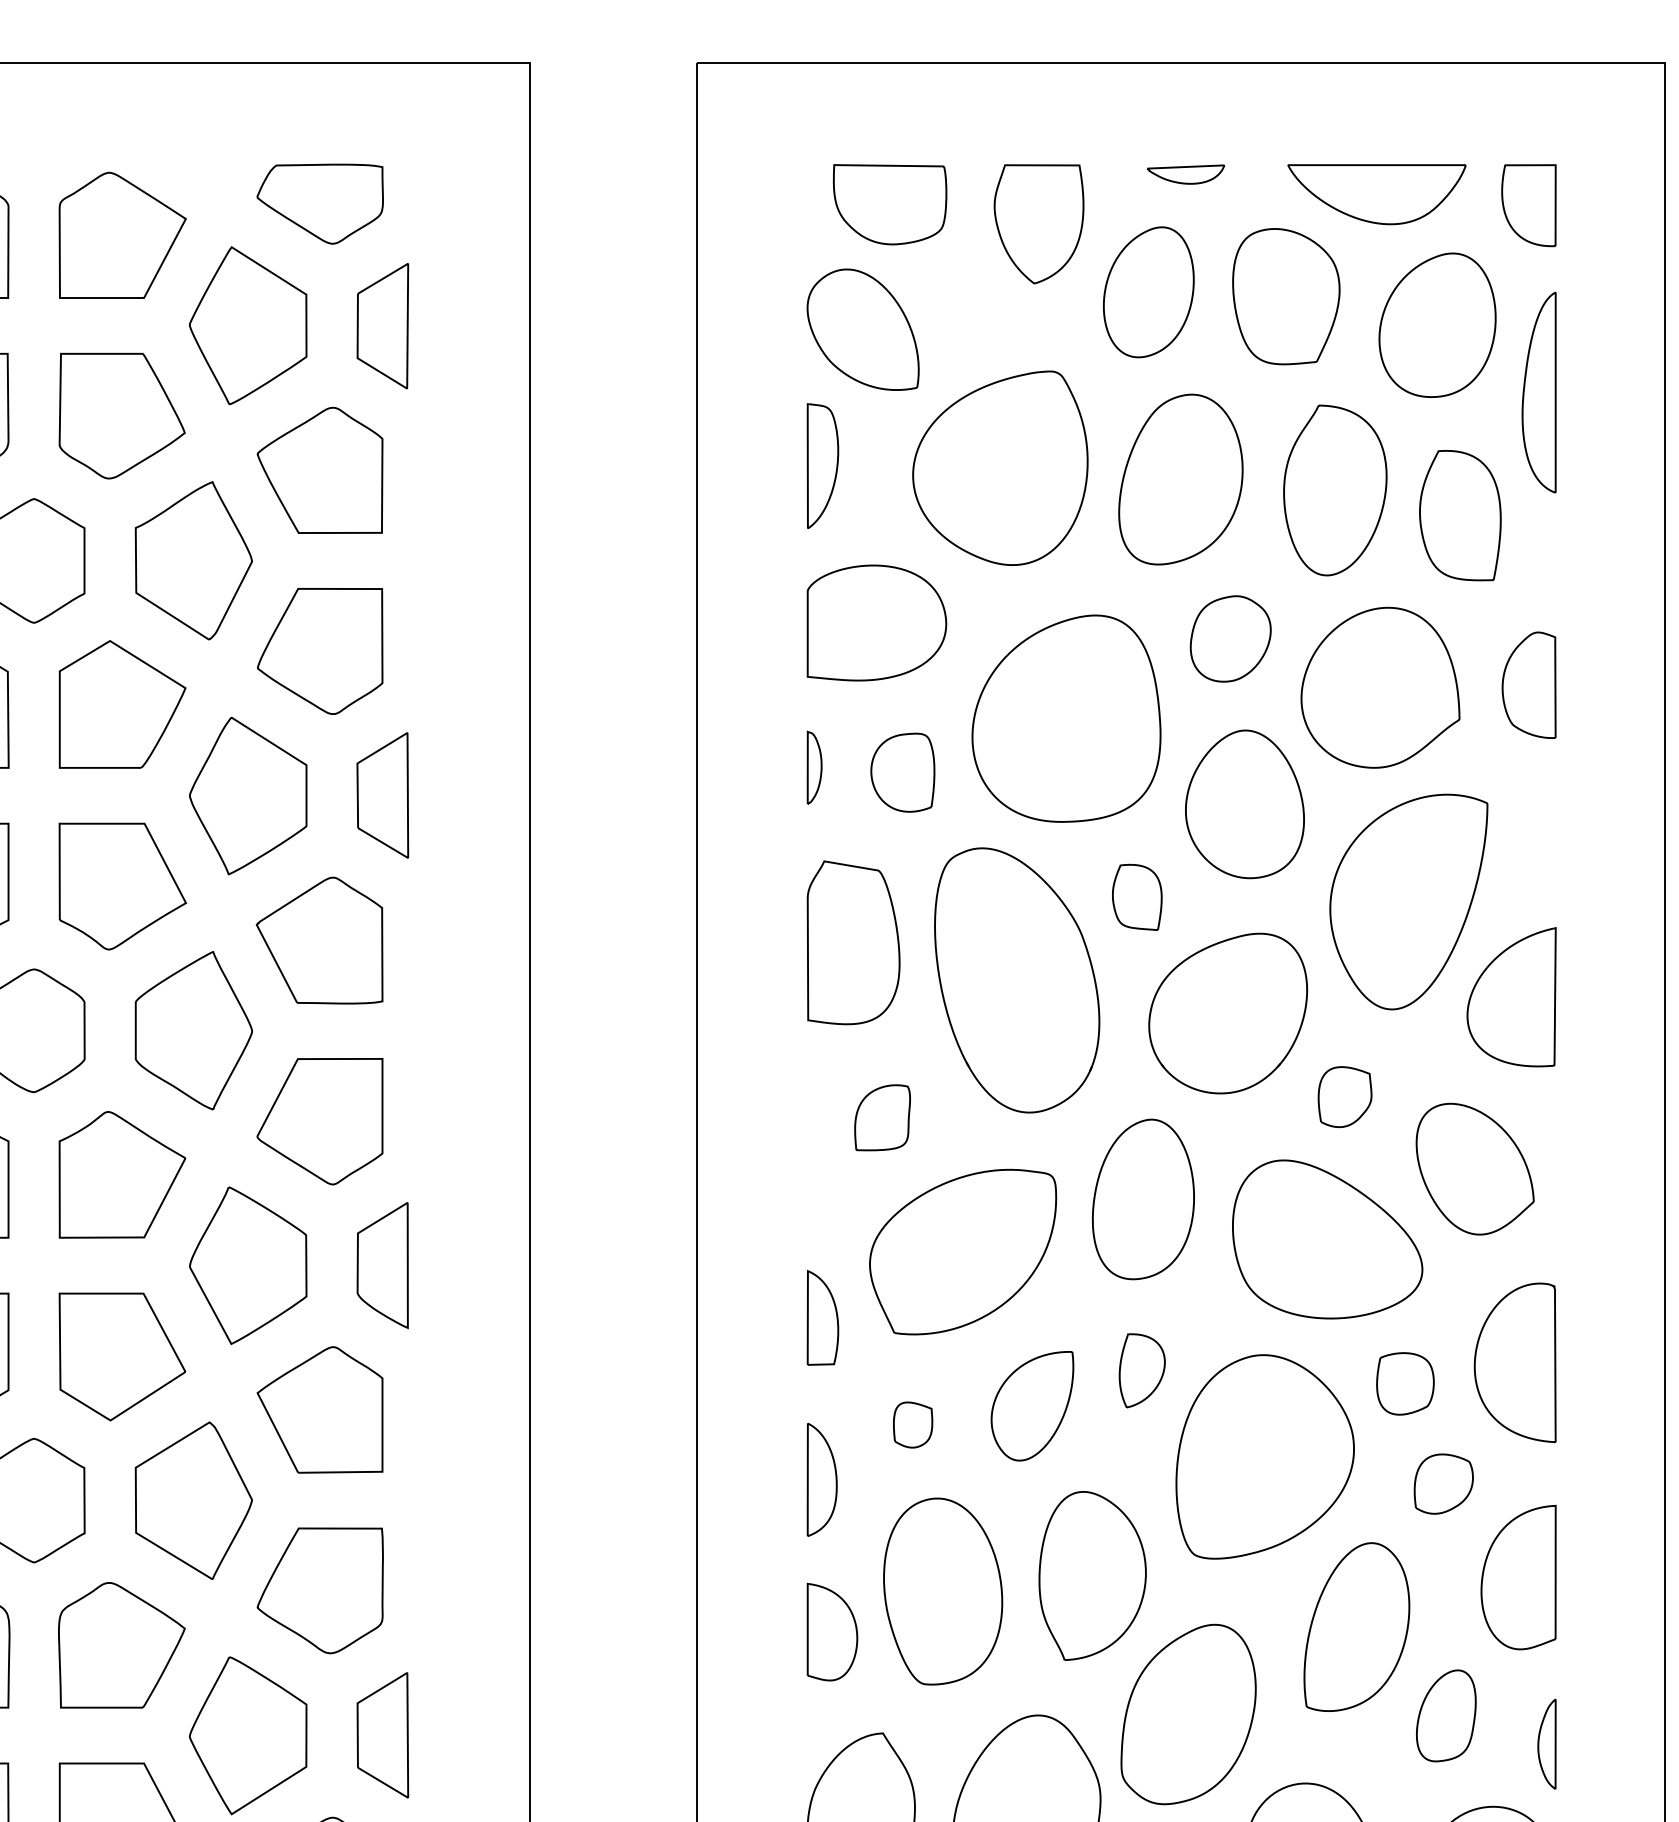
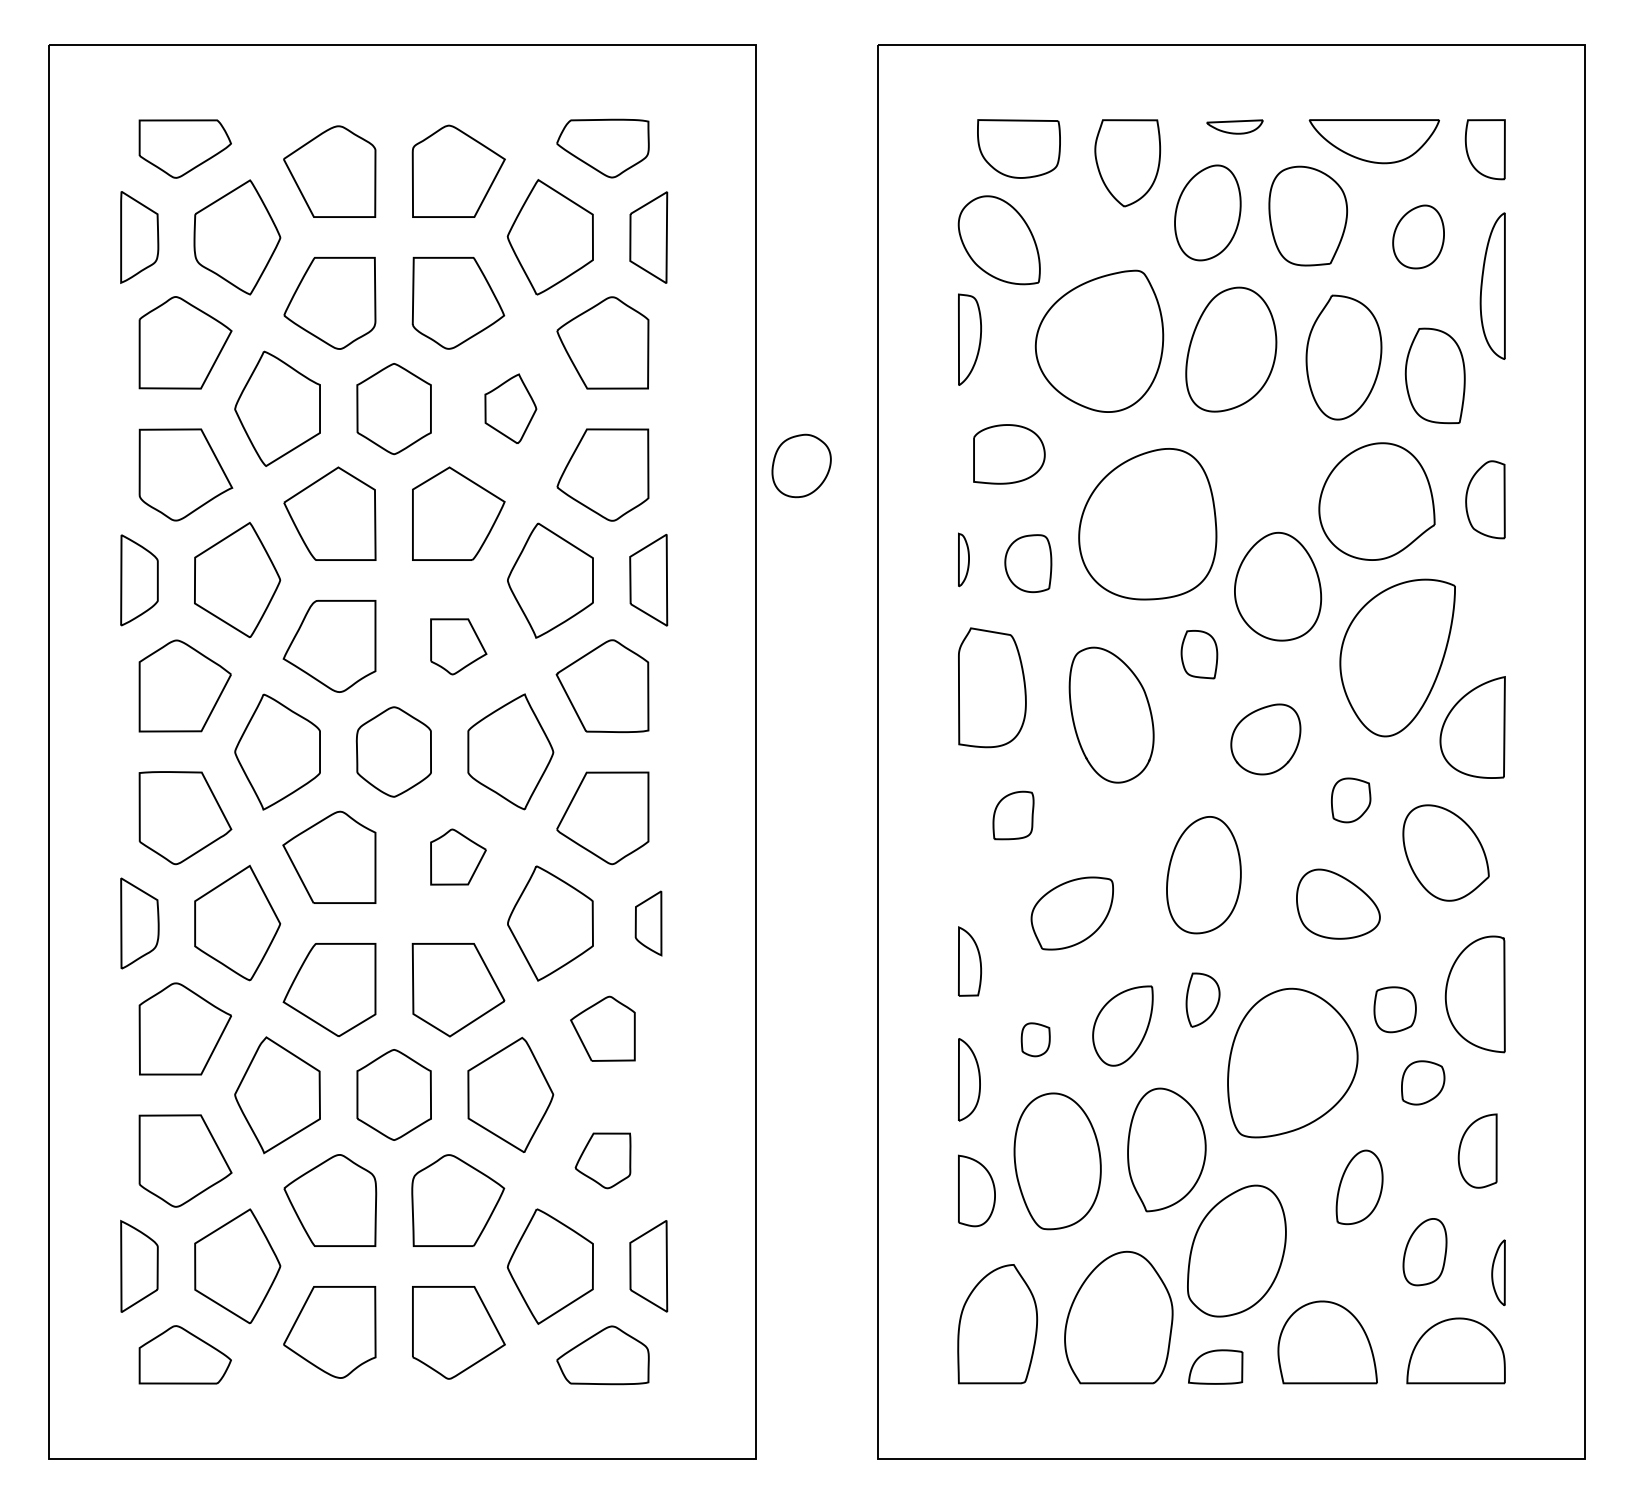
part: (1437, 324) -> (1418, 236), size x0.6
part: (193, 560) -> (510, 408), size x0.6
part: (877, 623) -> (1009, 454), size x0.7
part: (1230, 638) -> (801, 465), moved
part: (122, 886) -> (458, 646), size x0.6
part: (1016, 979) -> (1111, 714), size x0.7
part: (1227, 1013) -> (1265, 739), size x0.6
part: (122, 1173) -> (458, 856), size x0.6
part: (1327, 1238) -> (1338, 903), size x0.6
part: (963, 1252) -> (1072, 913), size x0.6
part: (382, 1265) -> (648, 923), size x0.7
part: (319, 1409) -> (602, 1028), size x0.7
part: (1518, 1576) -> (1477, 1150), size x0.7
part: (319, 1590) -> (602, 1160), size x0.6
part: (1356, 1627) -> (1359, 1187), size x0.6

